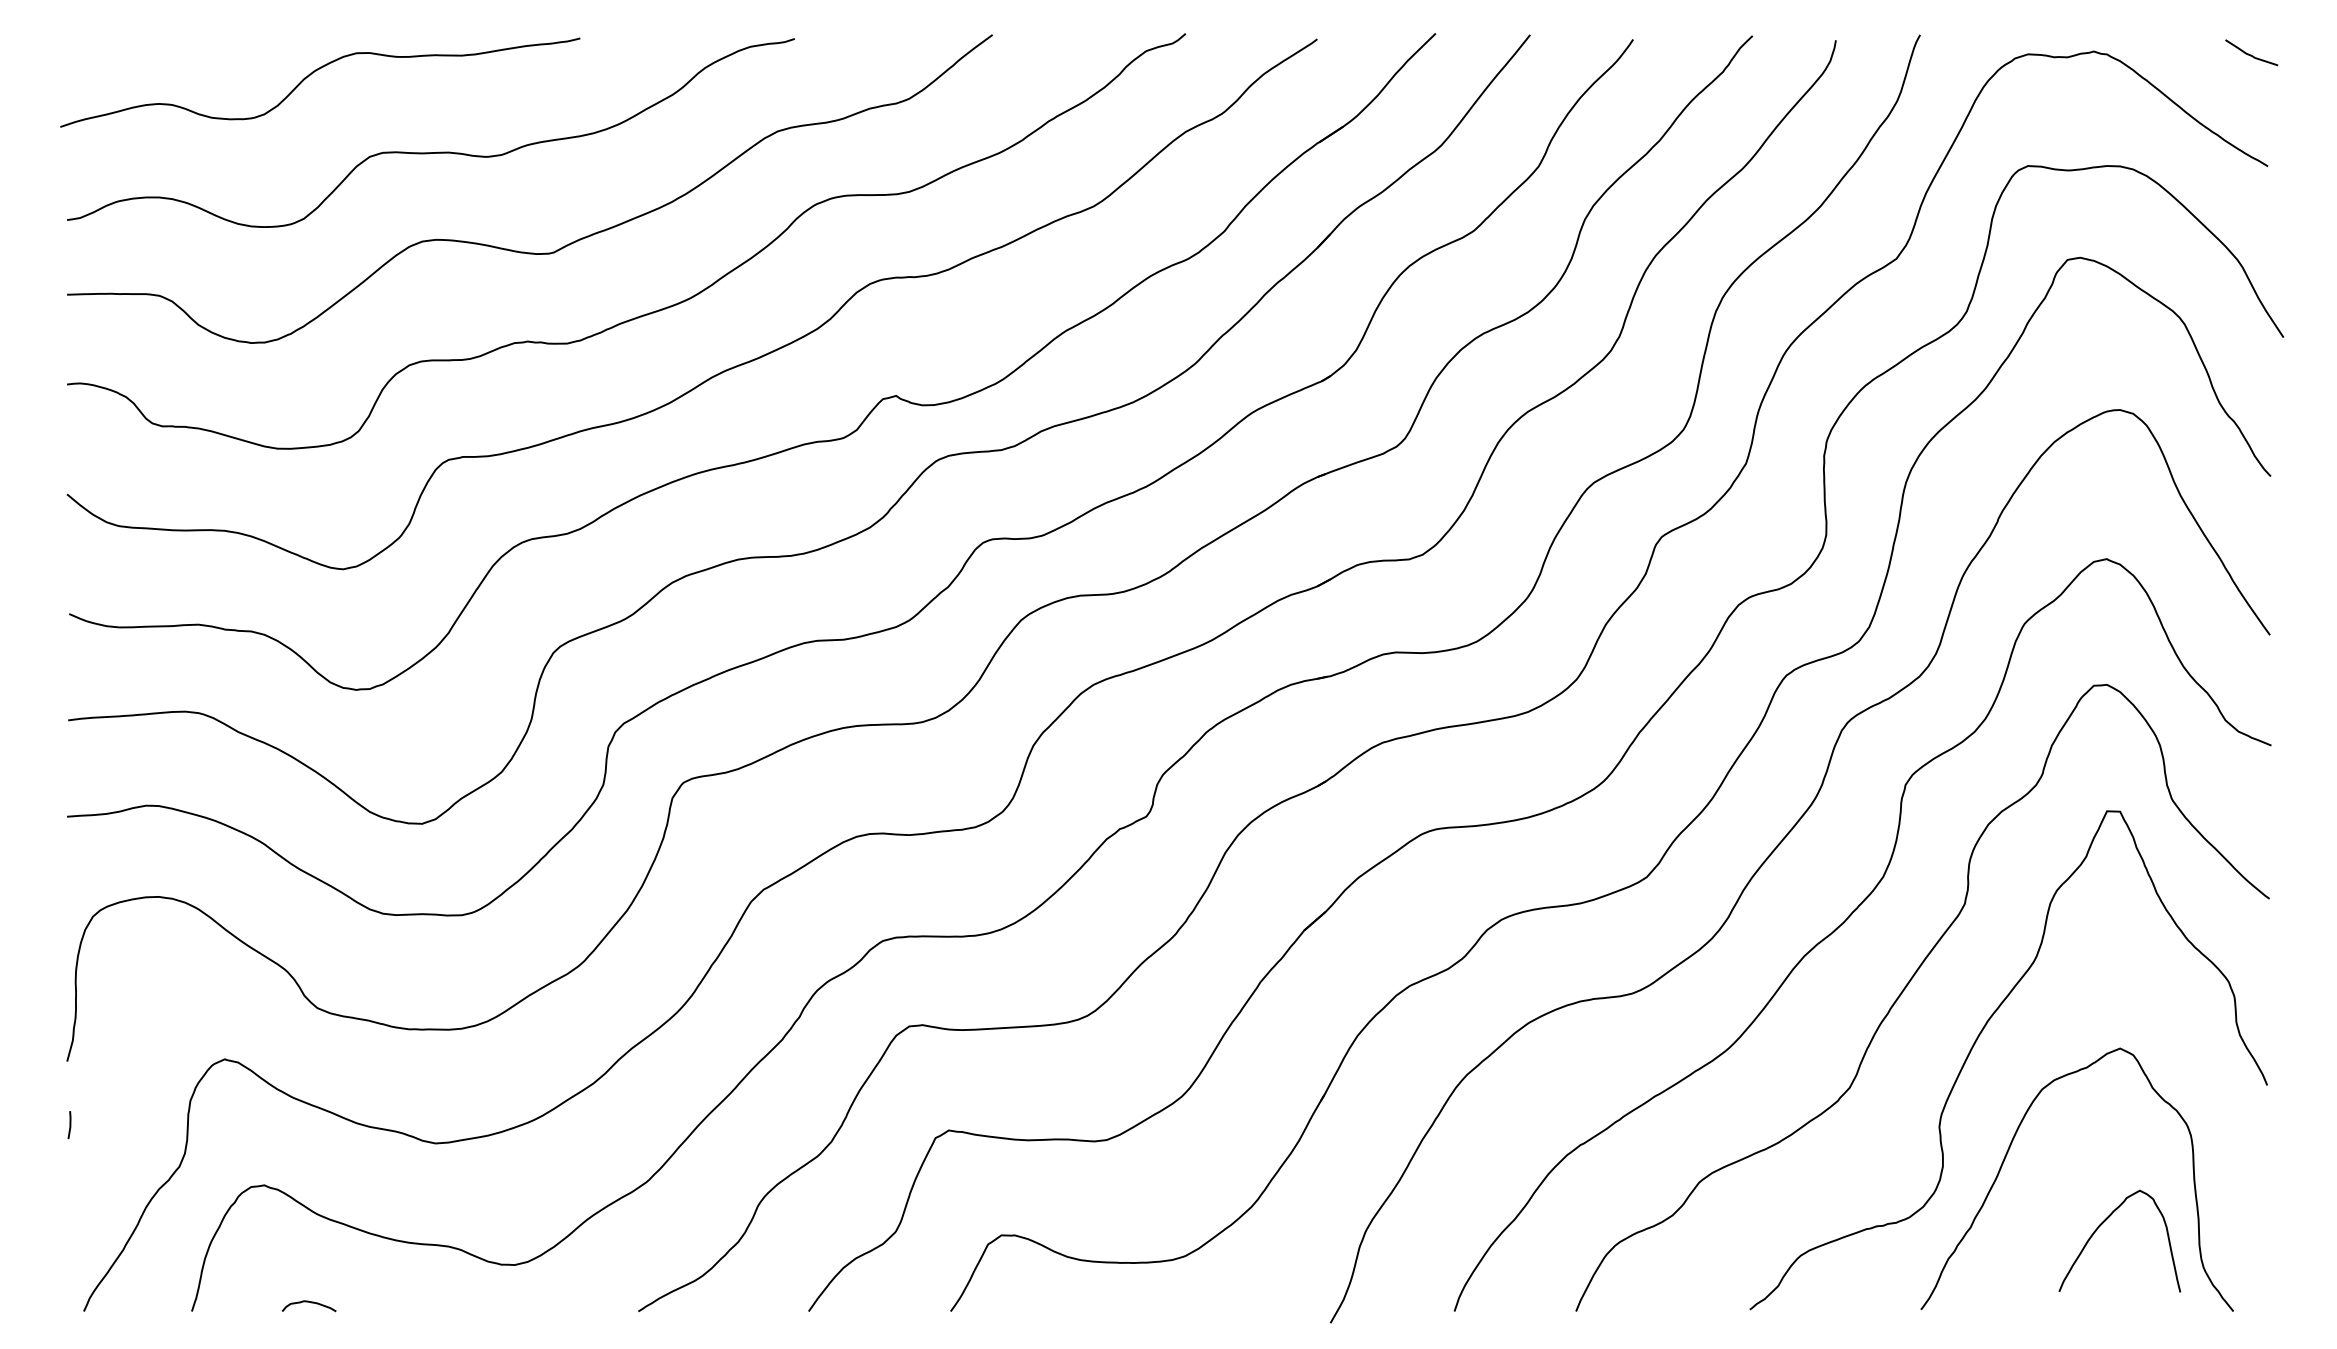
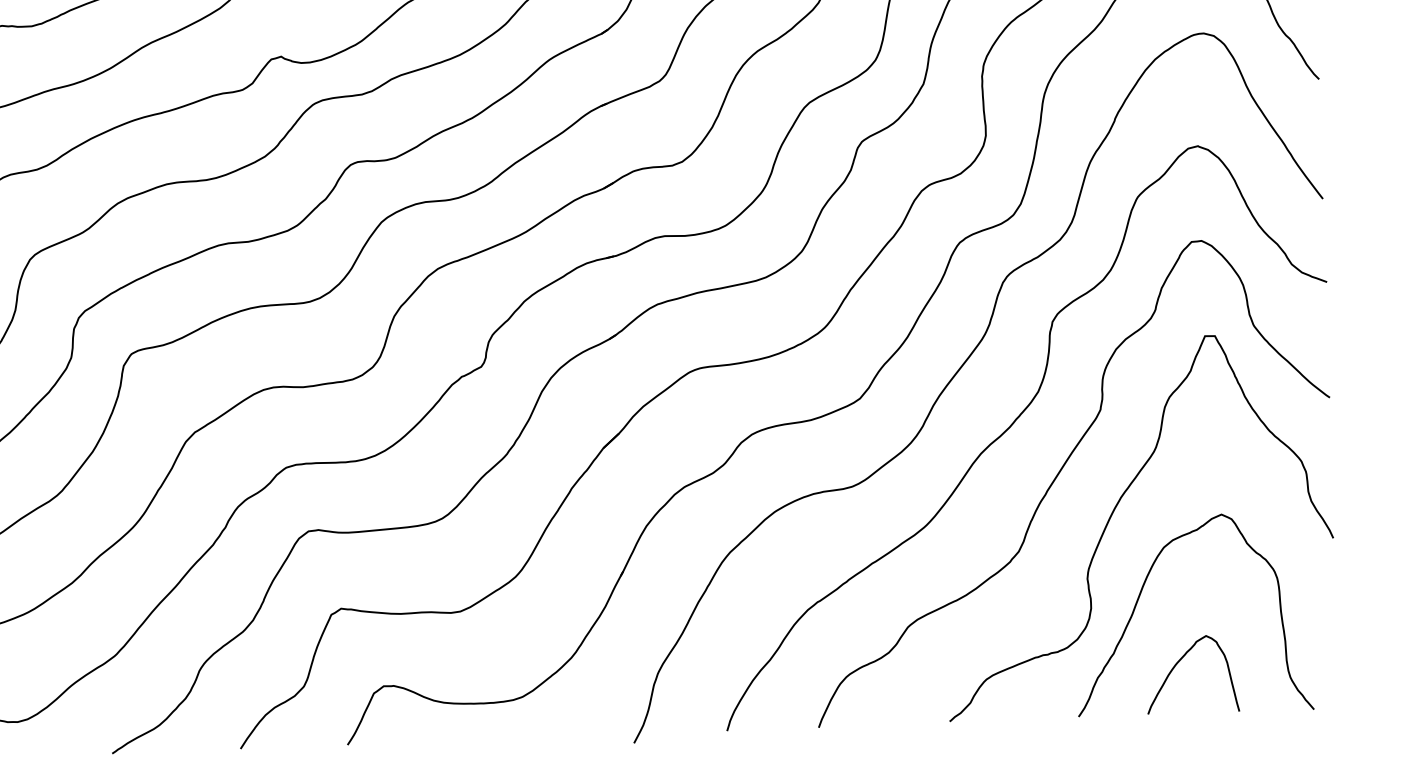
curve: (2103, 1223) -> (1179, 661), moved

